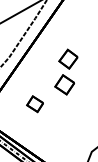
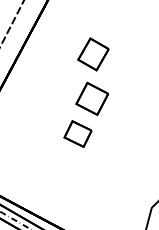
part: (34, 104) -> (76, 134), moved

